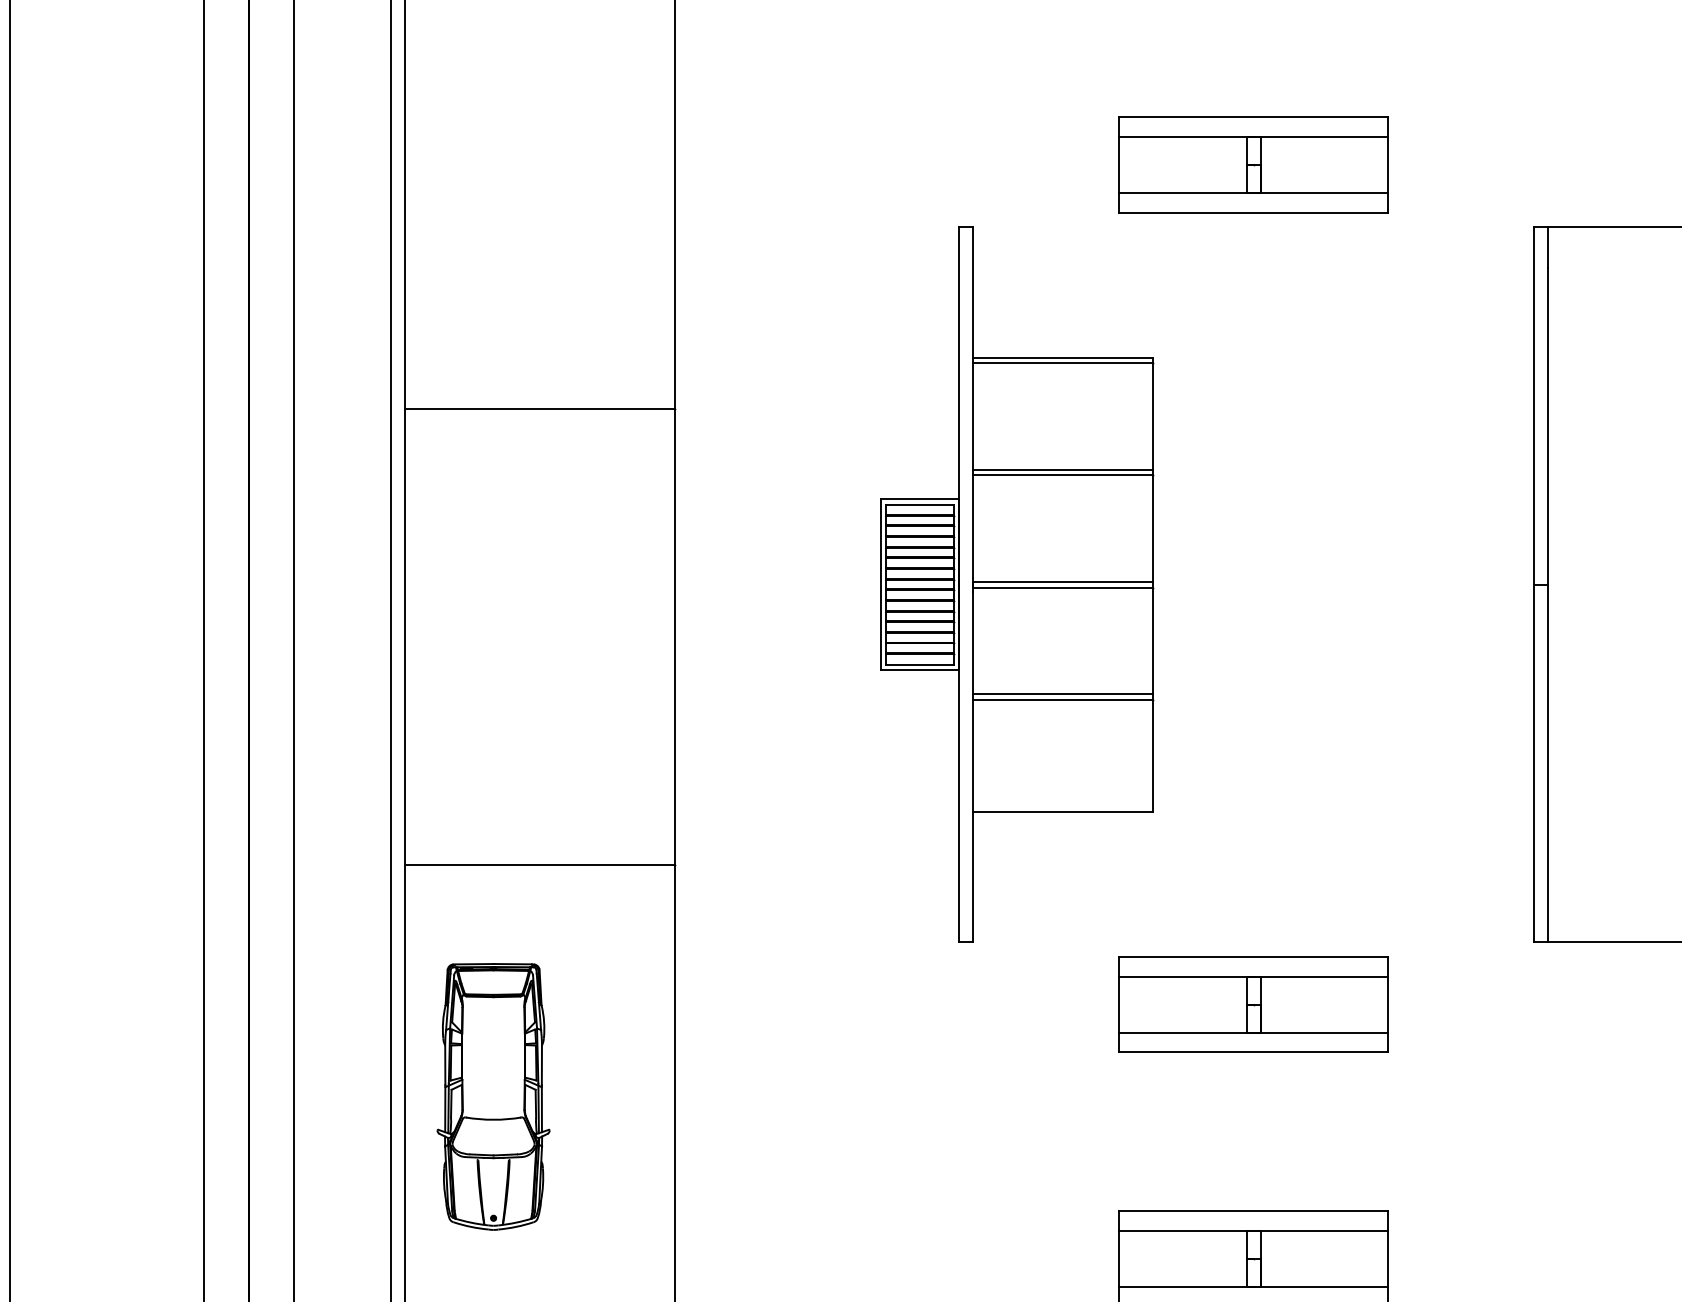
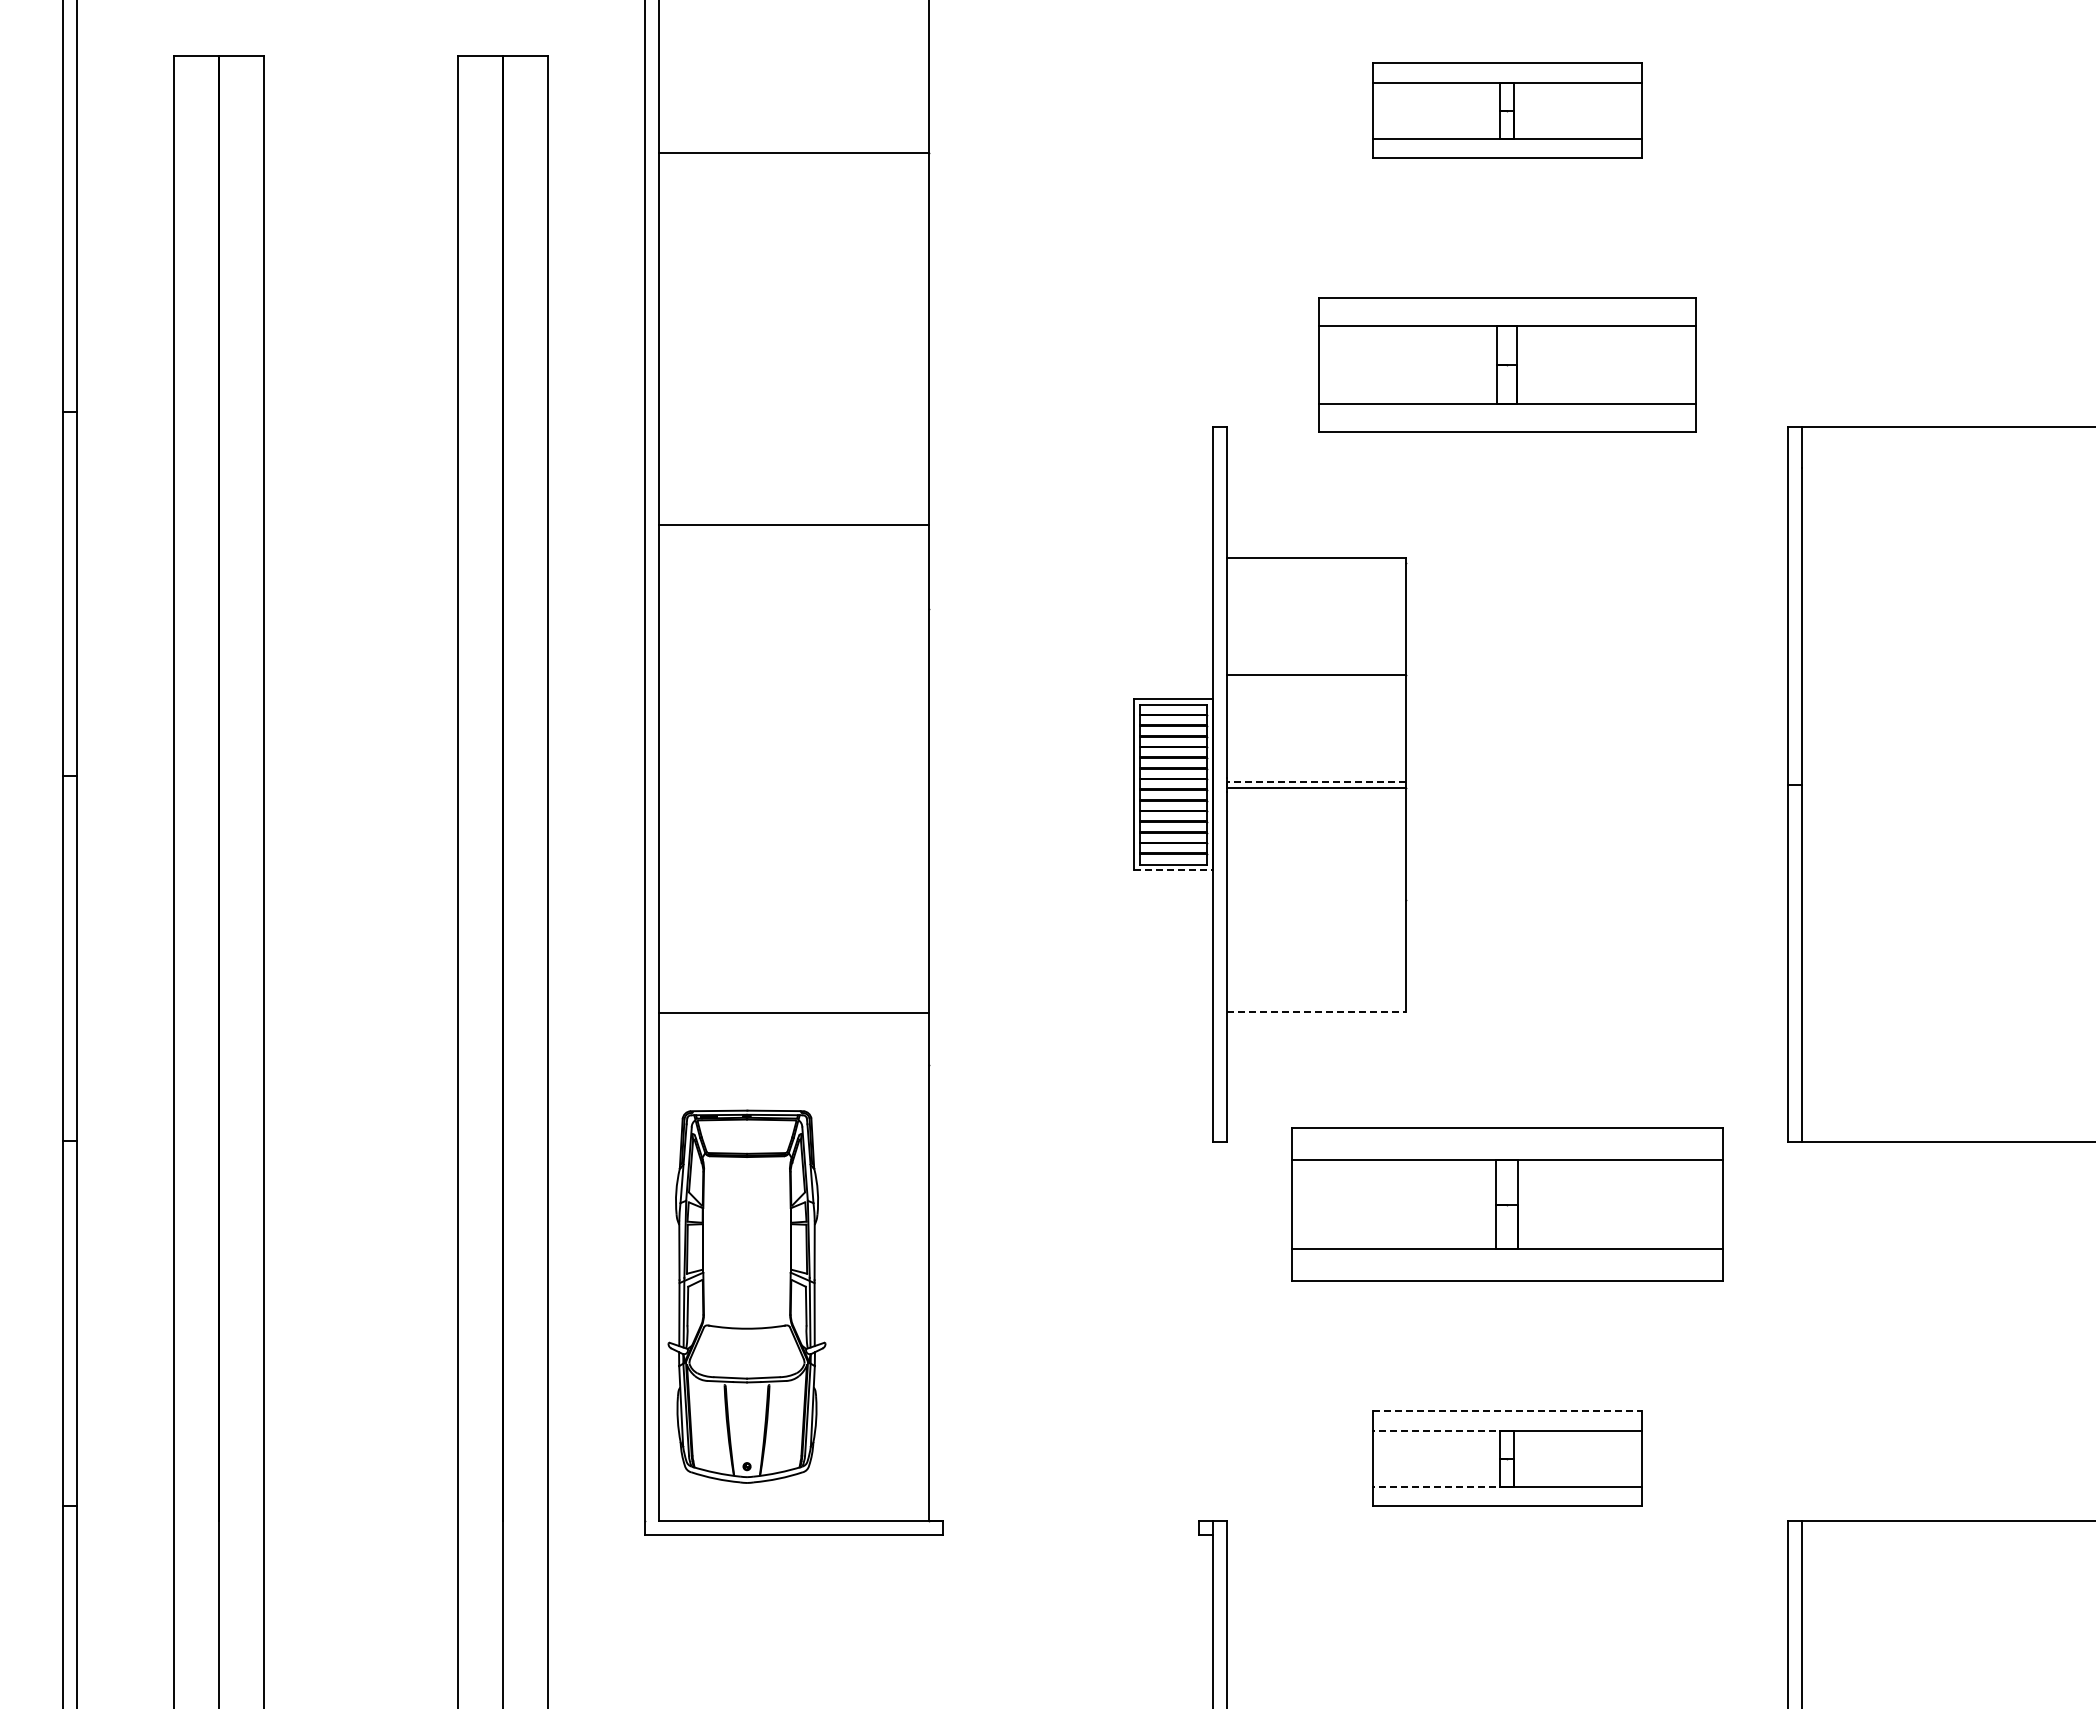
part: (1253, 164) -> (1507, 364), size x1.4
line: (1062, 363) -> (1316, 563), removed
line: (539, 408) -> (793, 524), moved
line: (1062, 469) -> (1316, 669), removed
line: (1062, 581) -> (1316, 781), solid -> dashed
line: (920, 670) -> (1174, 870), solid -> dashed
line: (1062, 694) -> (1316, 894), removed
line: (1062, 699) -> (1316, 899), removed
line: (1062, 811) -> (1316, 1011), solid -> dashed
line: (539, 864) -> (793, 1012), moved
part: (1253, 1004) -> (1507, 1204), size x1.6
part: (493, 1096) -> (747, 1296), size x1.4
line: (1253, 1211) -> (1507, 1411), solid -> dashed
line: (1185, 1230) -> (1439, 1430), solid -> dashed
line: (1185, 1286) -> (1439, 1486), solid -> dashed

